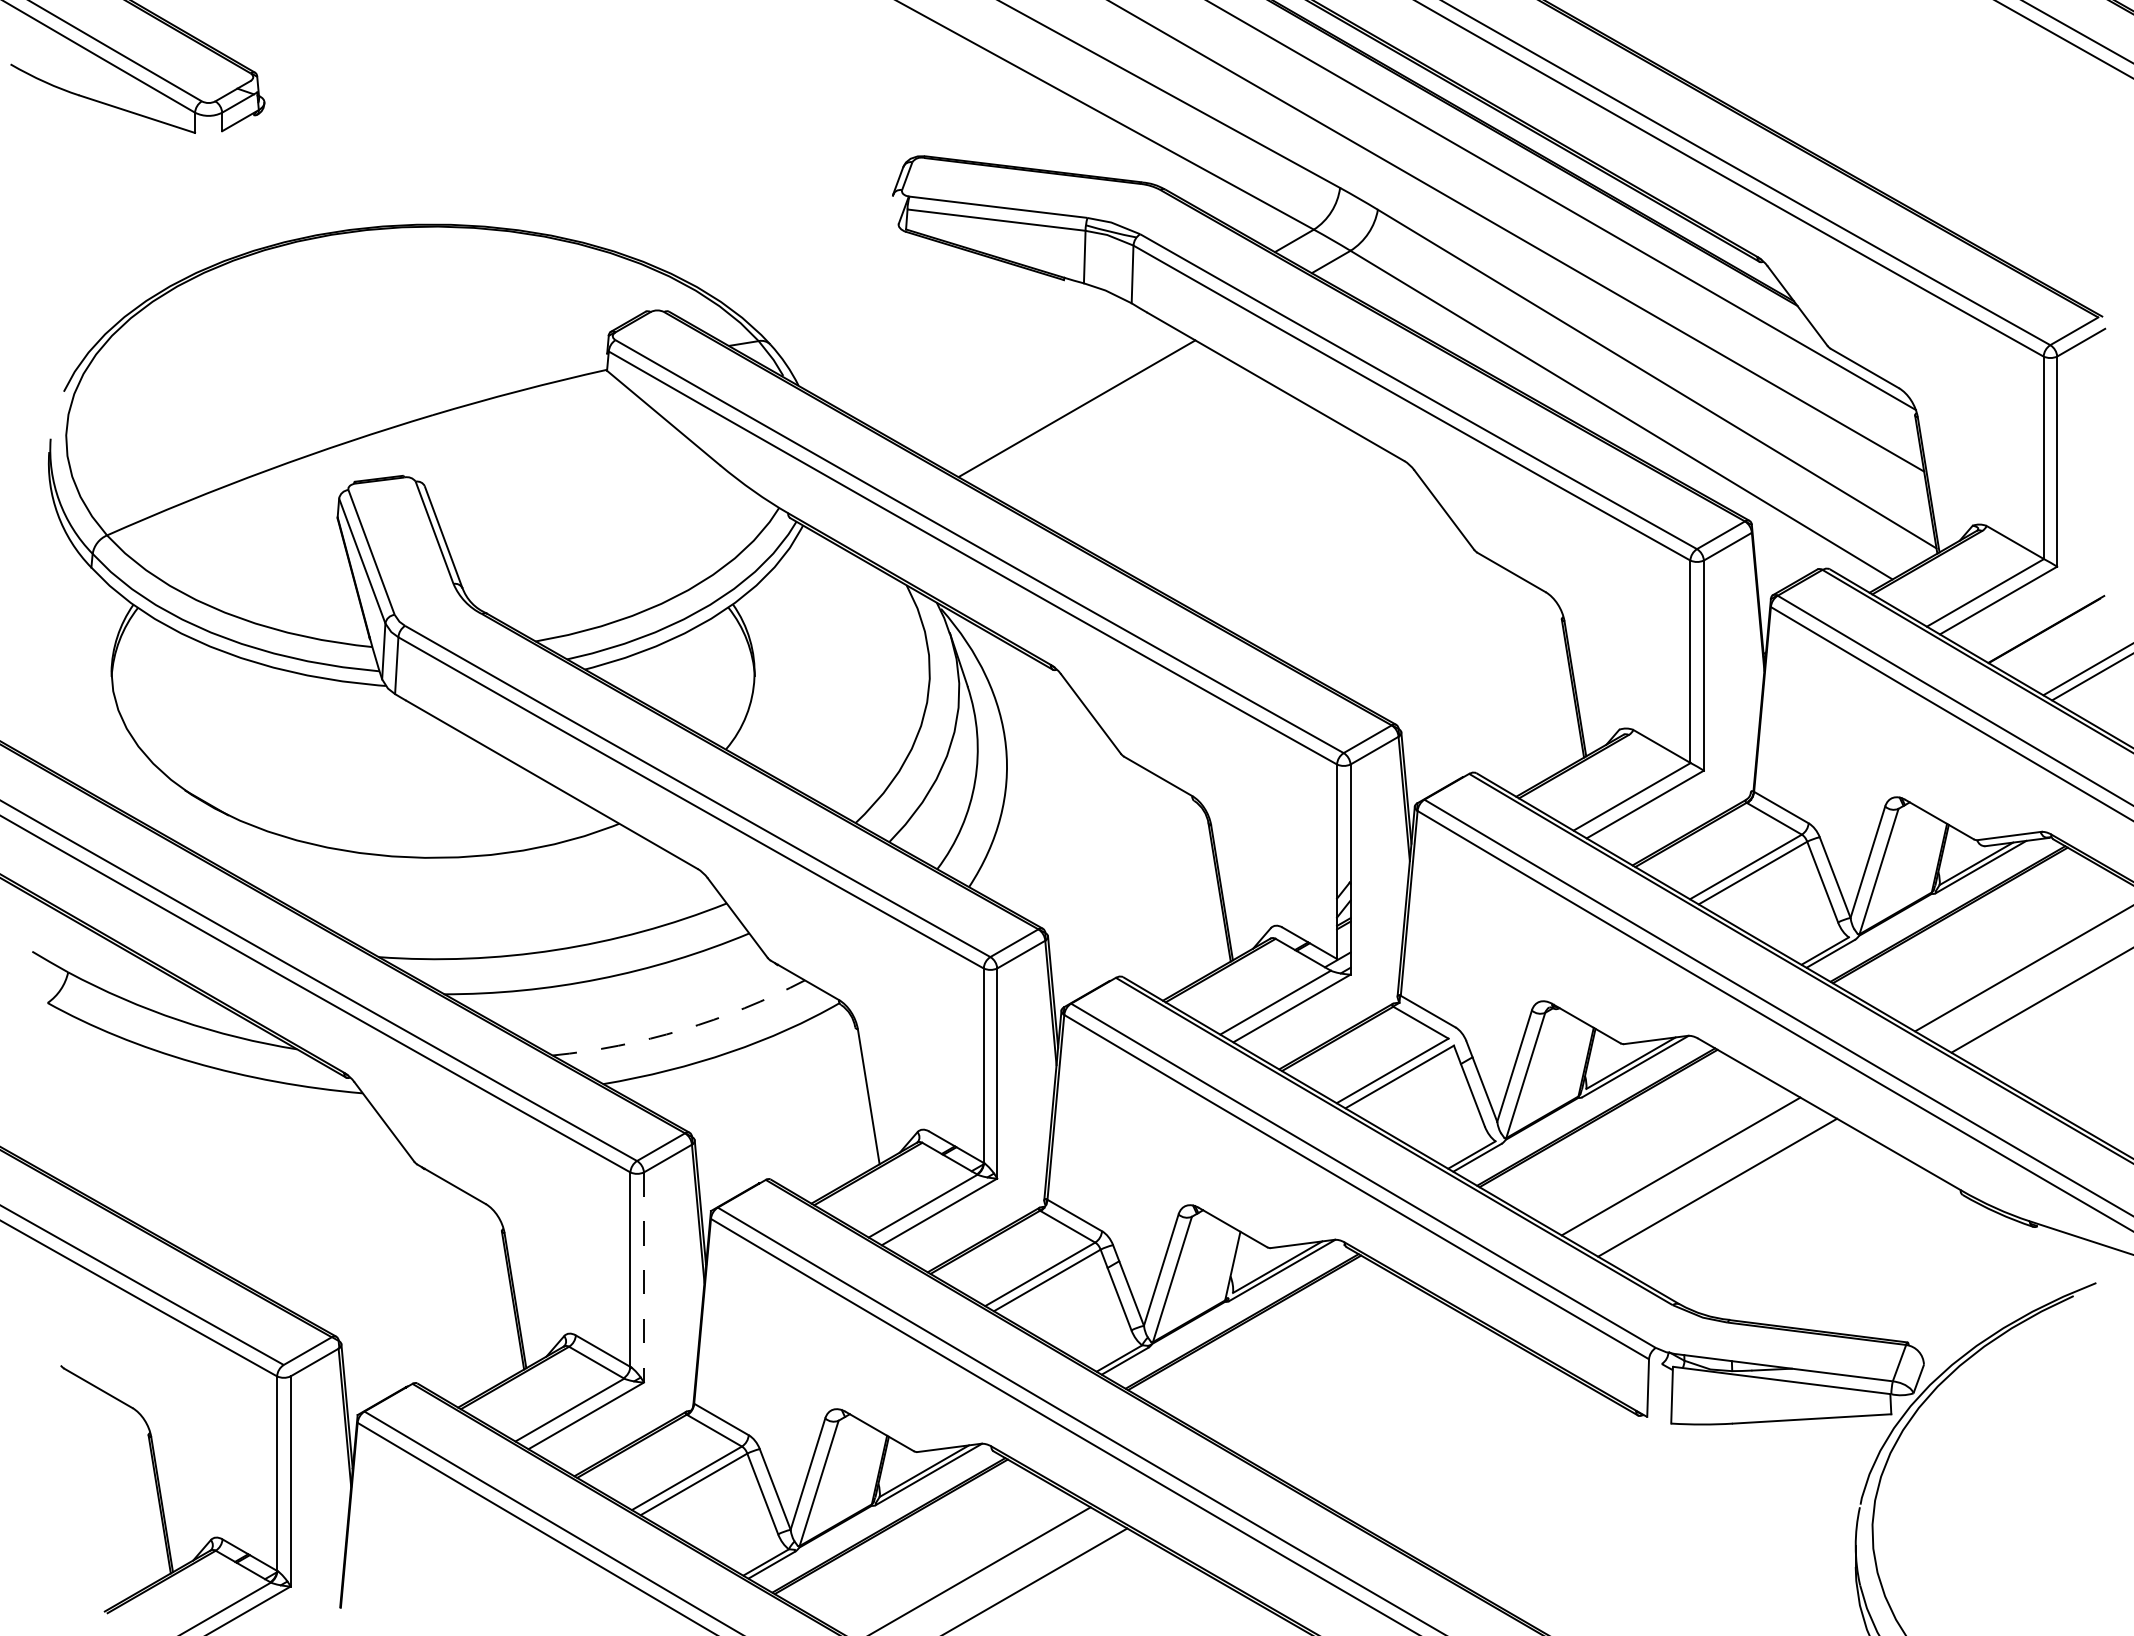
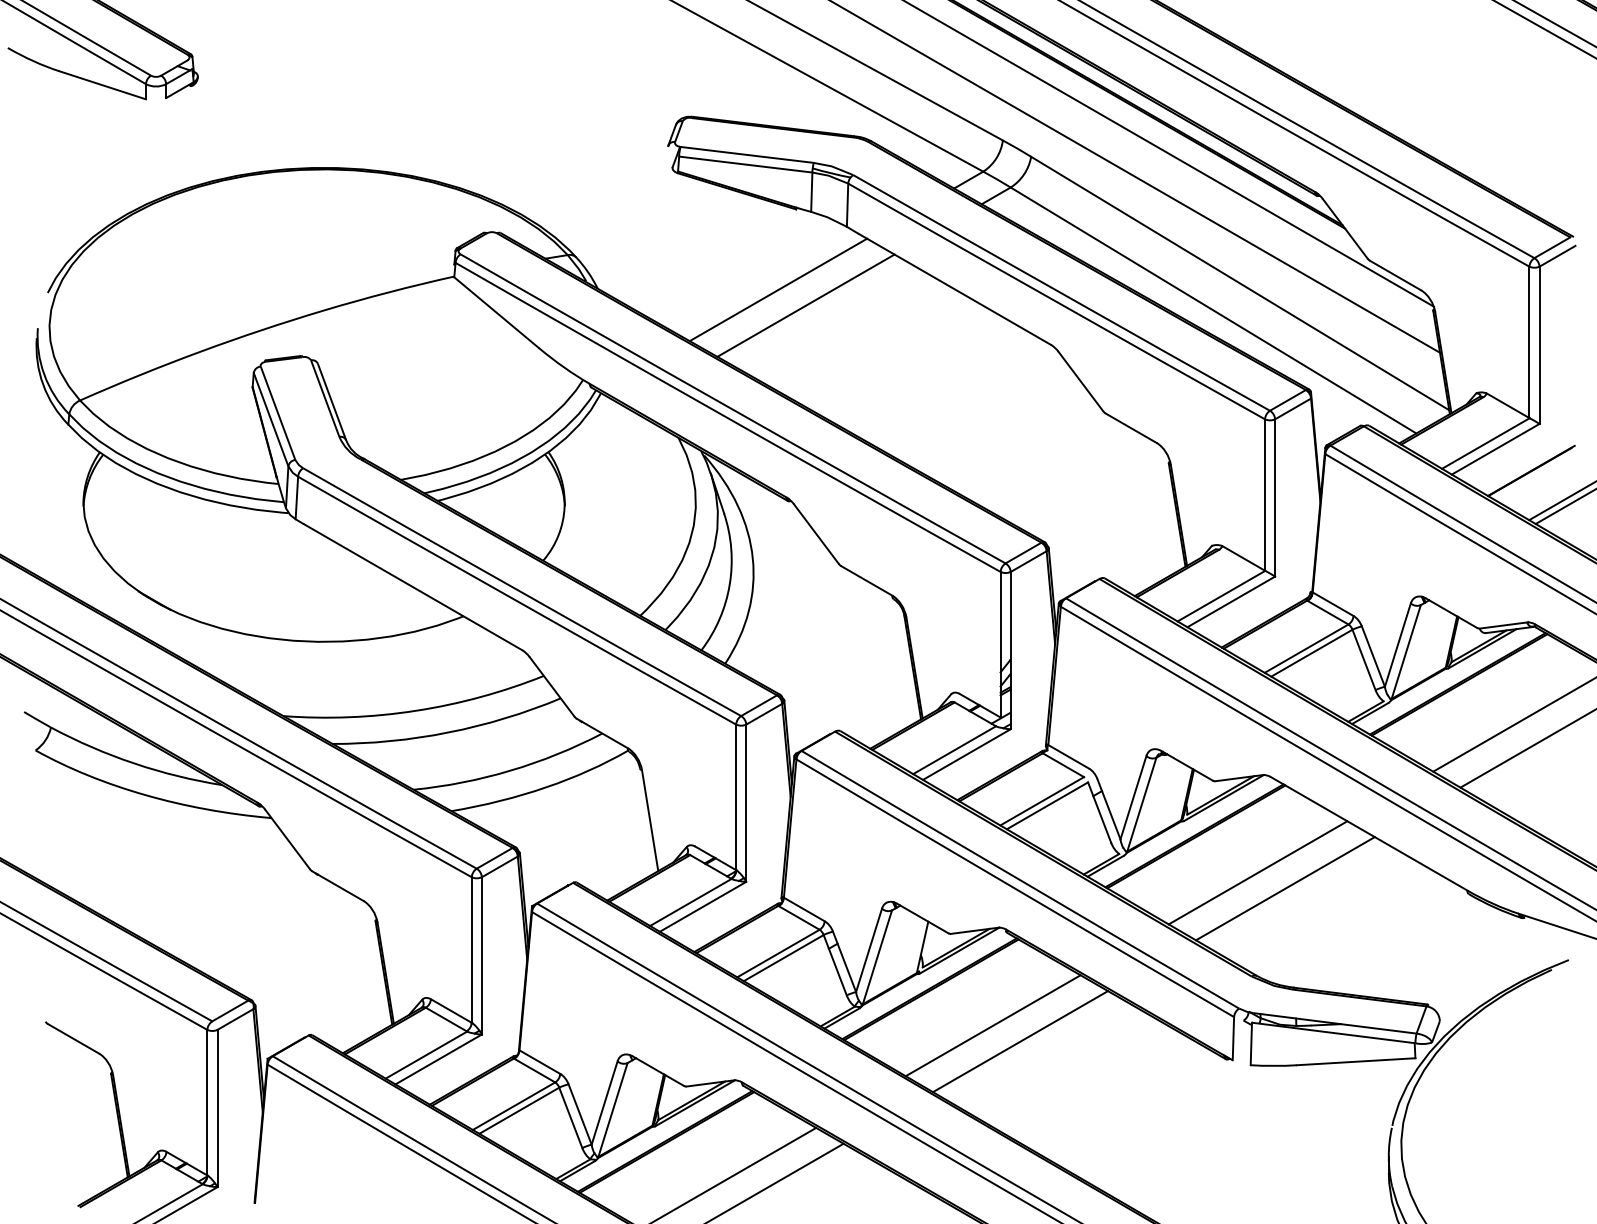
line: (1039, 387) -> (777, 289), added
arc: (682, 1029) -> (510, 770), dashed -> solid
line: (643, 1277) -> (481, 955), dashed -> solid
line: (1326, 1370) -> (992, 1025), added
line: (1363, 1391) -> (1020, 1041), added

